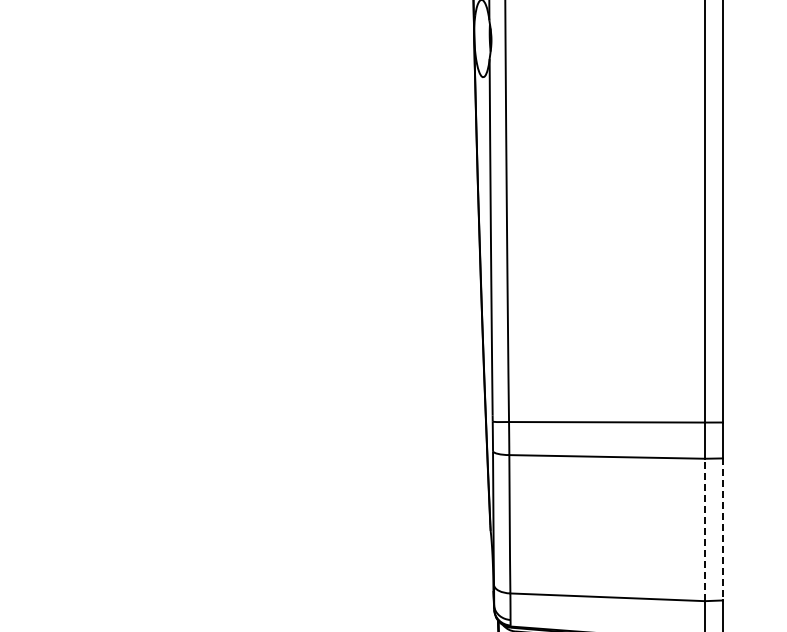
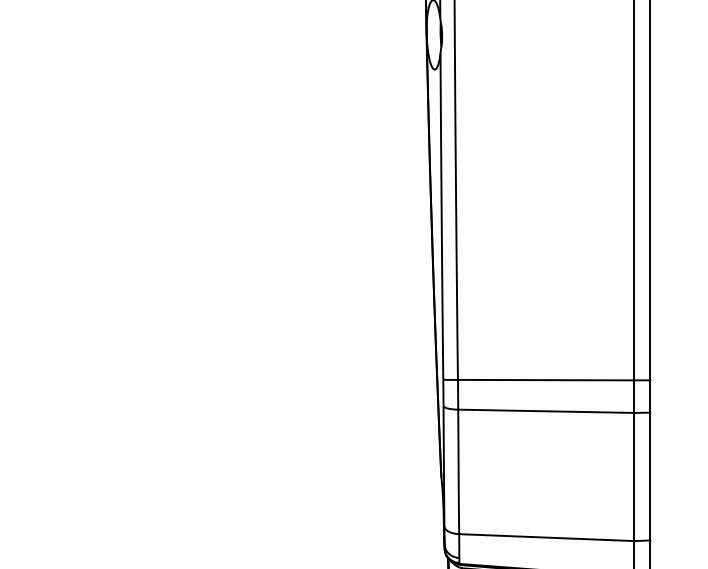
line: (705, 529) -> (634, 476), dashed -> solid
line: (722, 529) -> (650, 476), dashed -> solid

